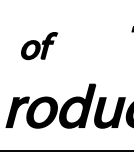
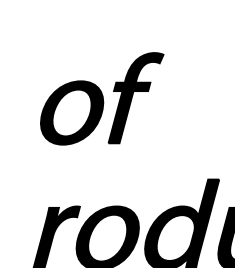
part: (39, 45) -> (102, 97), size x1.67

